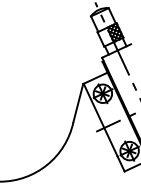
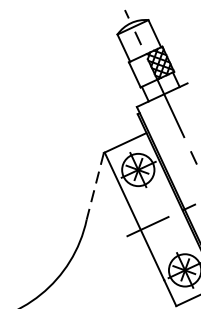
line: (78, 103) -> (95, 187), solid -> dashed

